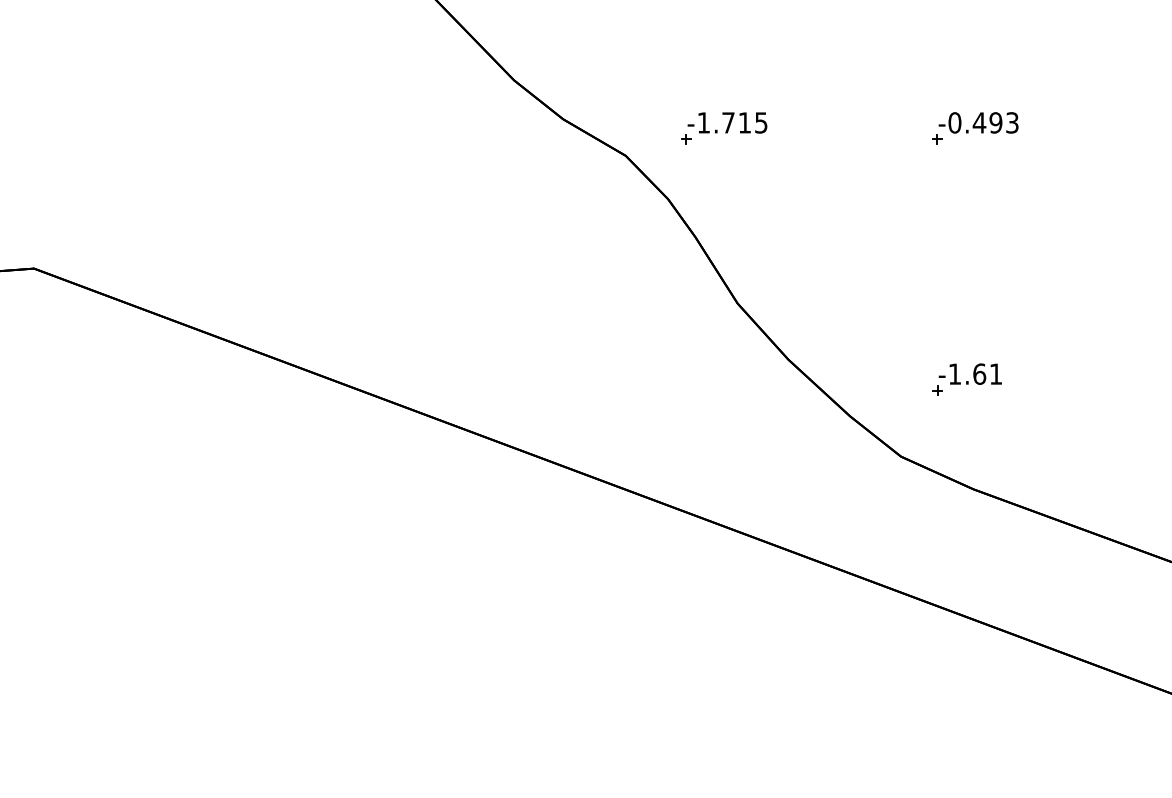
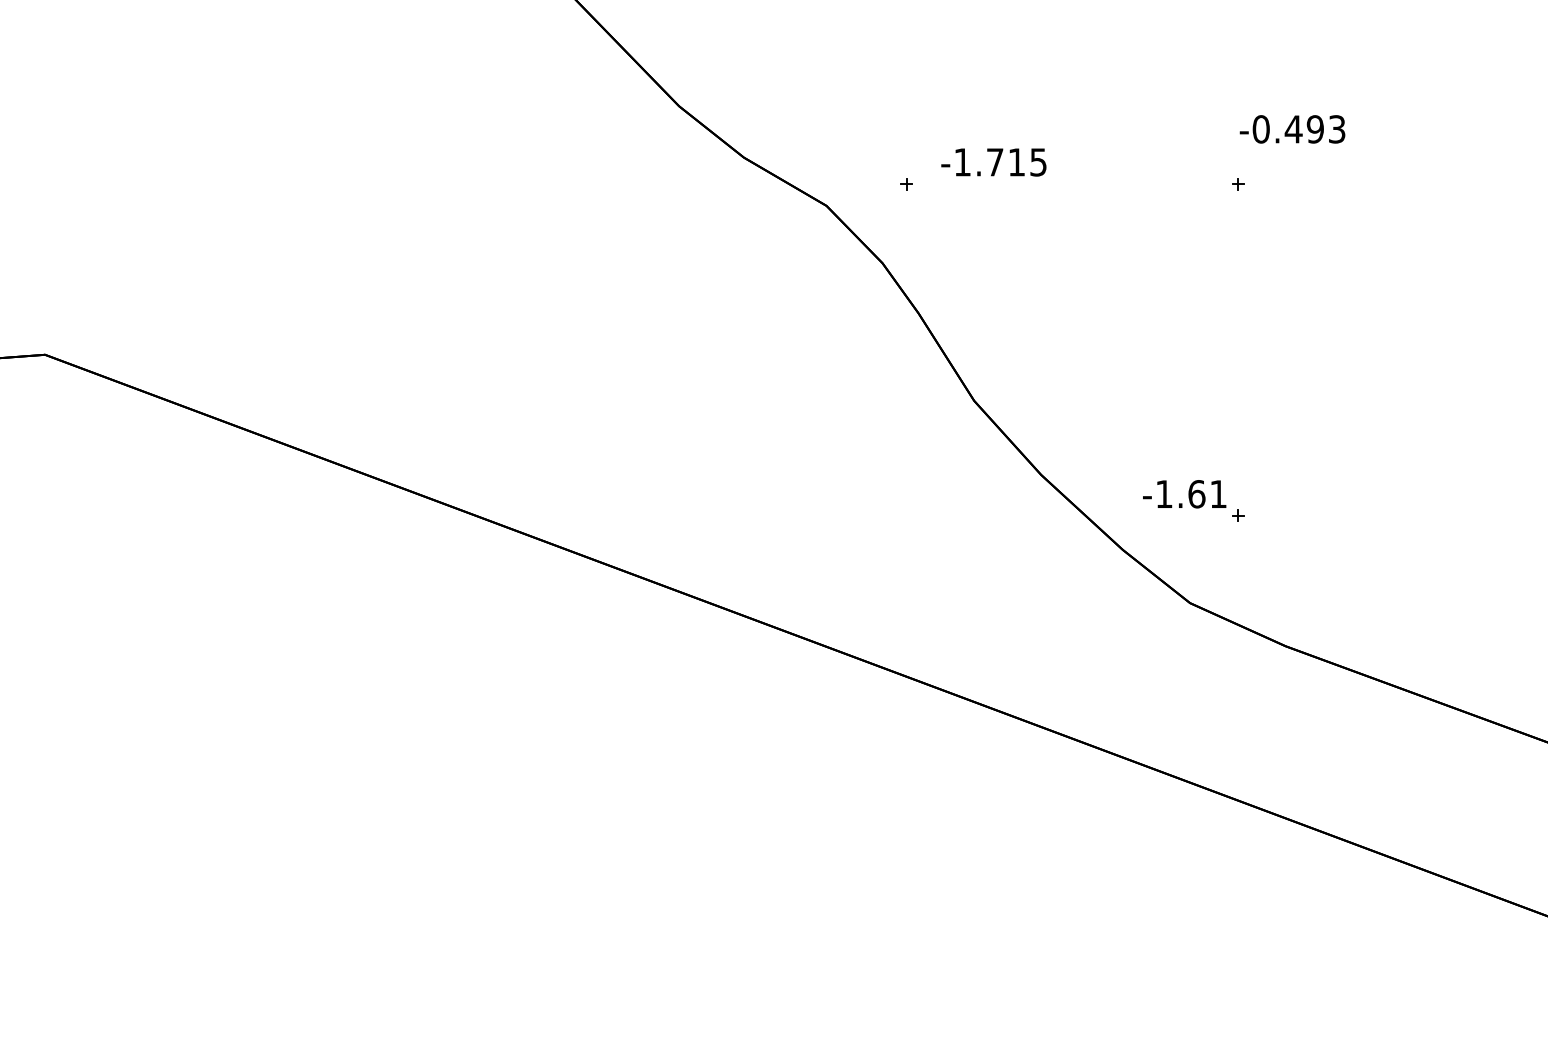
text: (727, 123) -> (993, 162), moved
text: (978, 123) -> (1292, 129), moved
text: (970, 374) -> (1184, 494), moved

